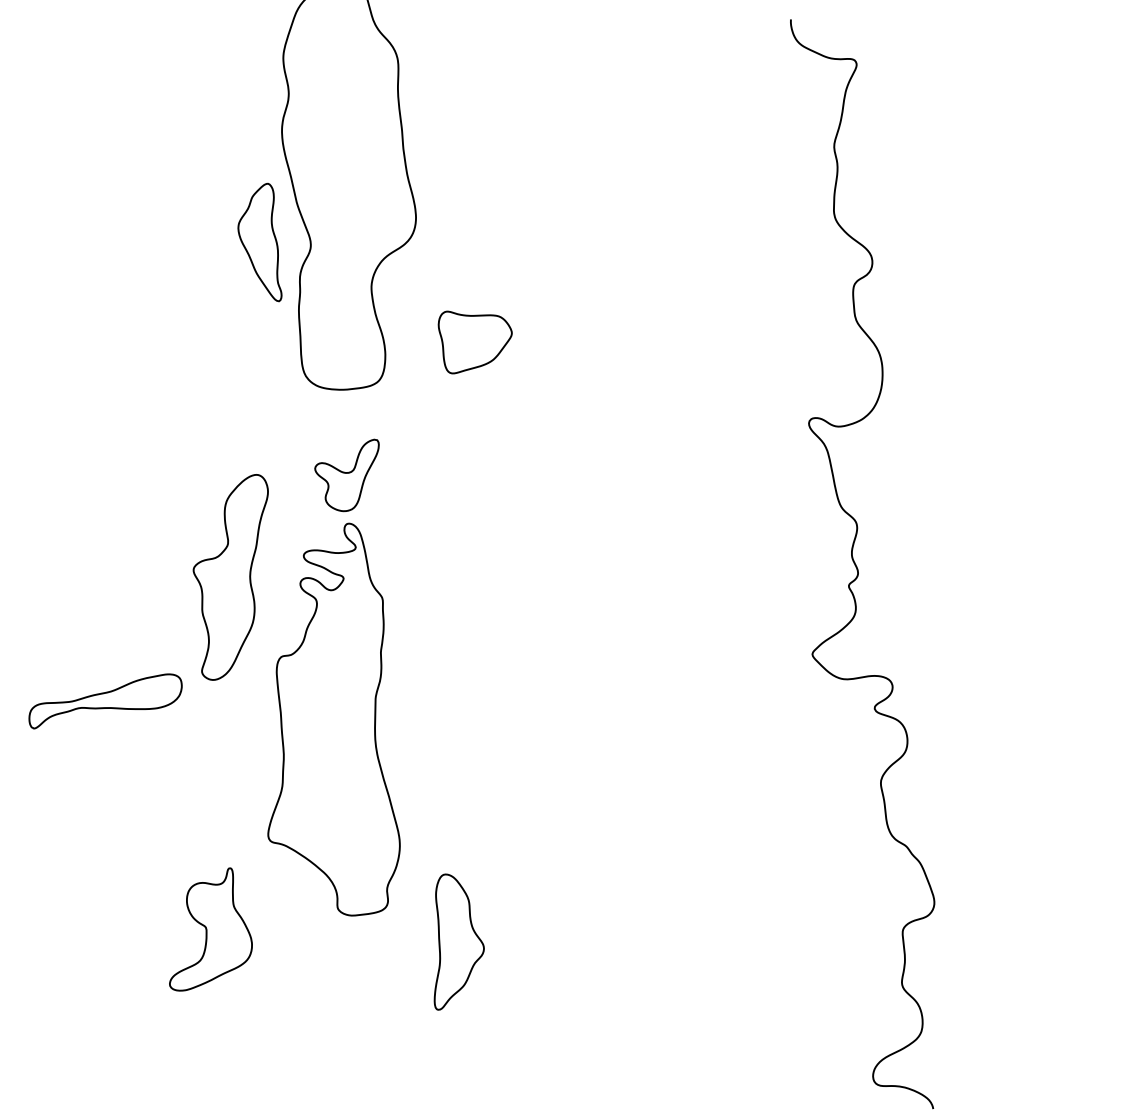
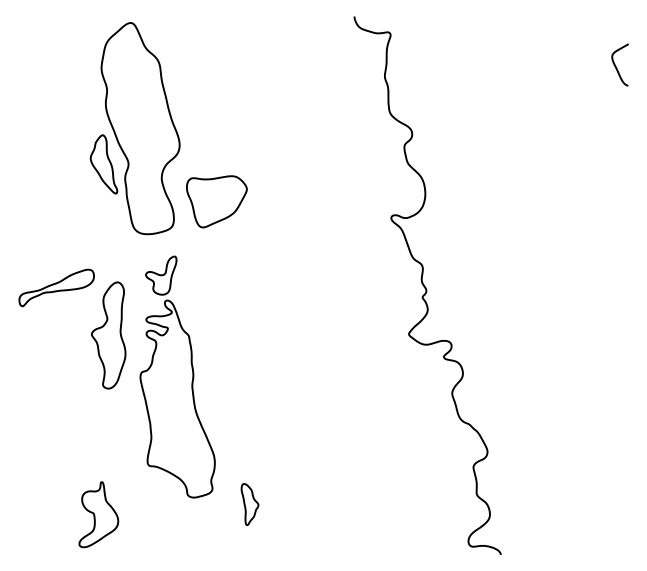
part: (472, 343) -> (216, 201), size x1.6
part: (105, 700) -> (56, 287), moved
part: (215, 930) -> (98, 514), moved
part: (455, 943) -> (249, 504), size x0.6

